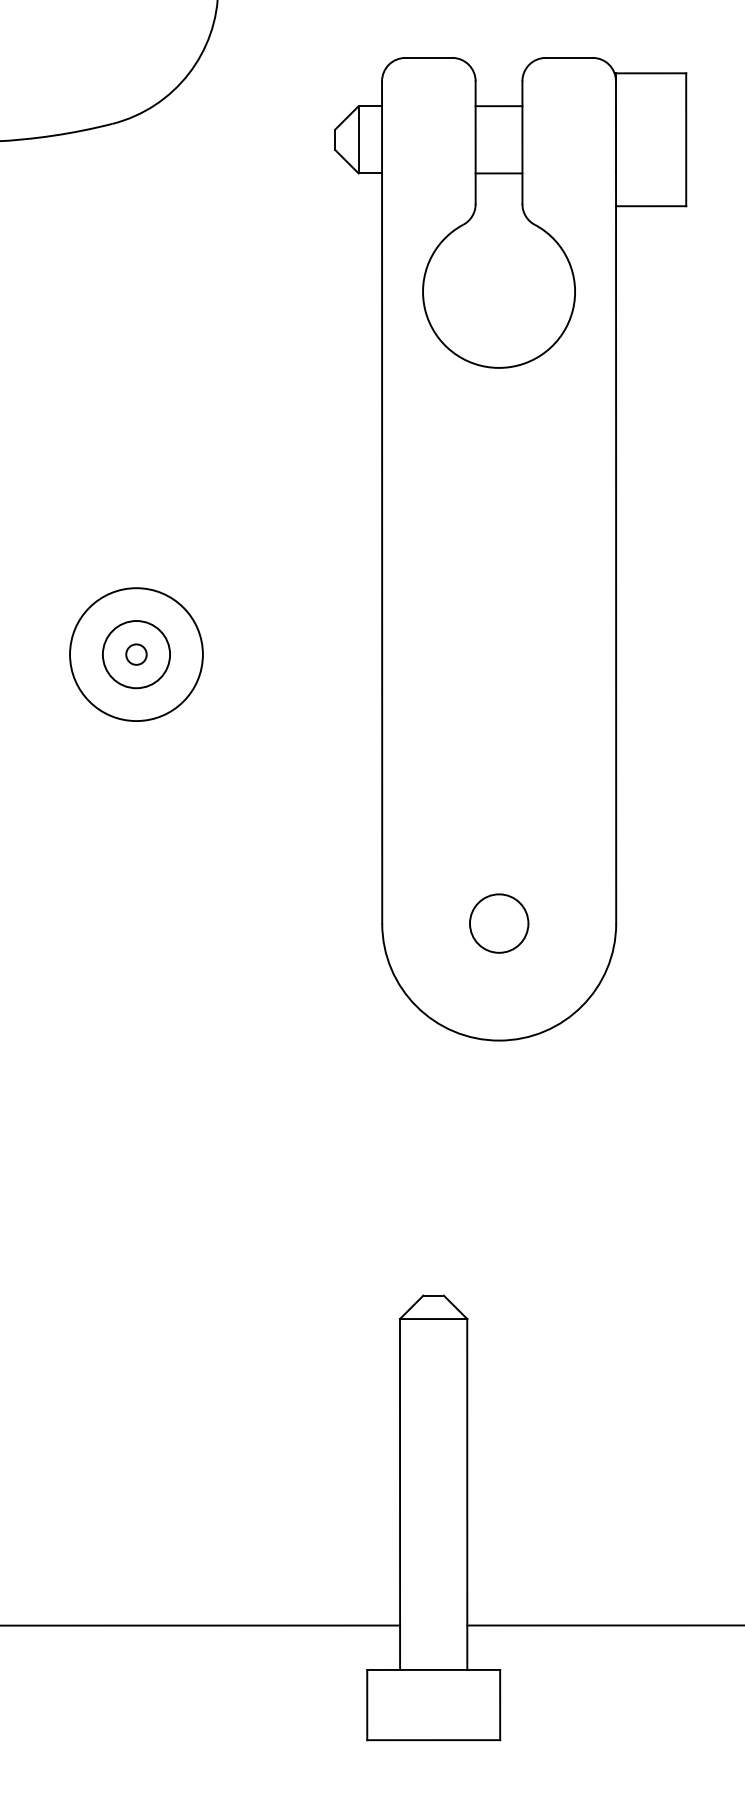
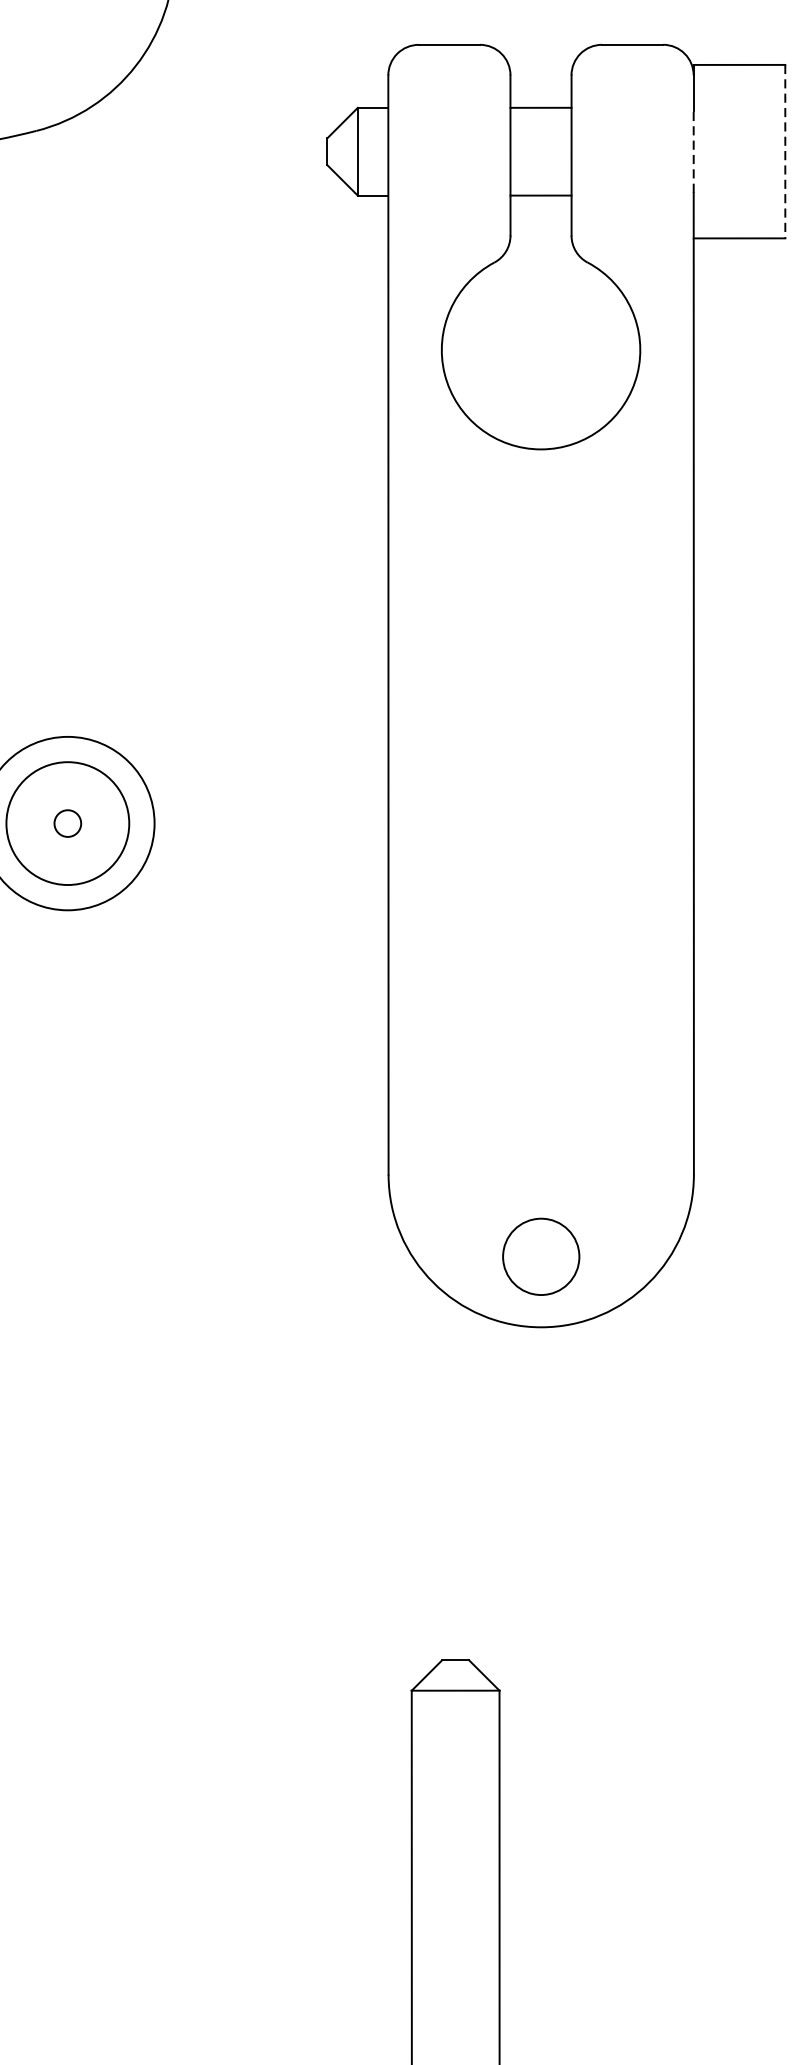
line: (616, 139) -> (694, 151), solid -> dashed
line: (686, 140) -> (785, 152), solid -> dashed
circle: (136, 654) -> (67, 823), size x1.4
circle: (499, 923) -> (541, 1256), moved

